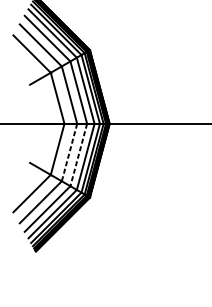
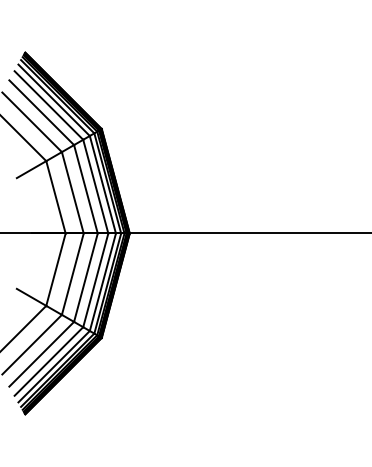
line: (69, 152) -> (72, 274), dashed -> solid
line: (78, 154) -> (85, 277), dashed -> solid

